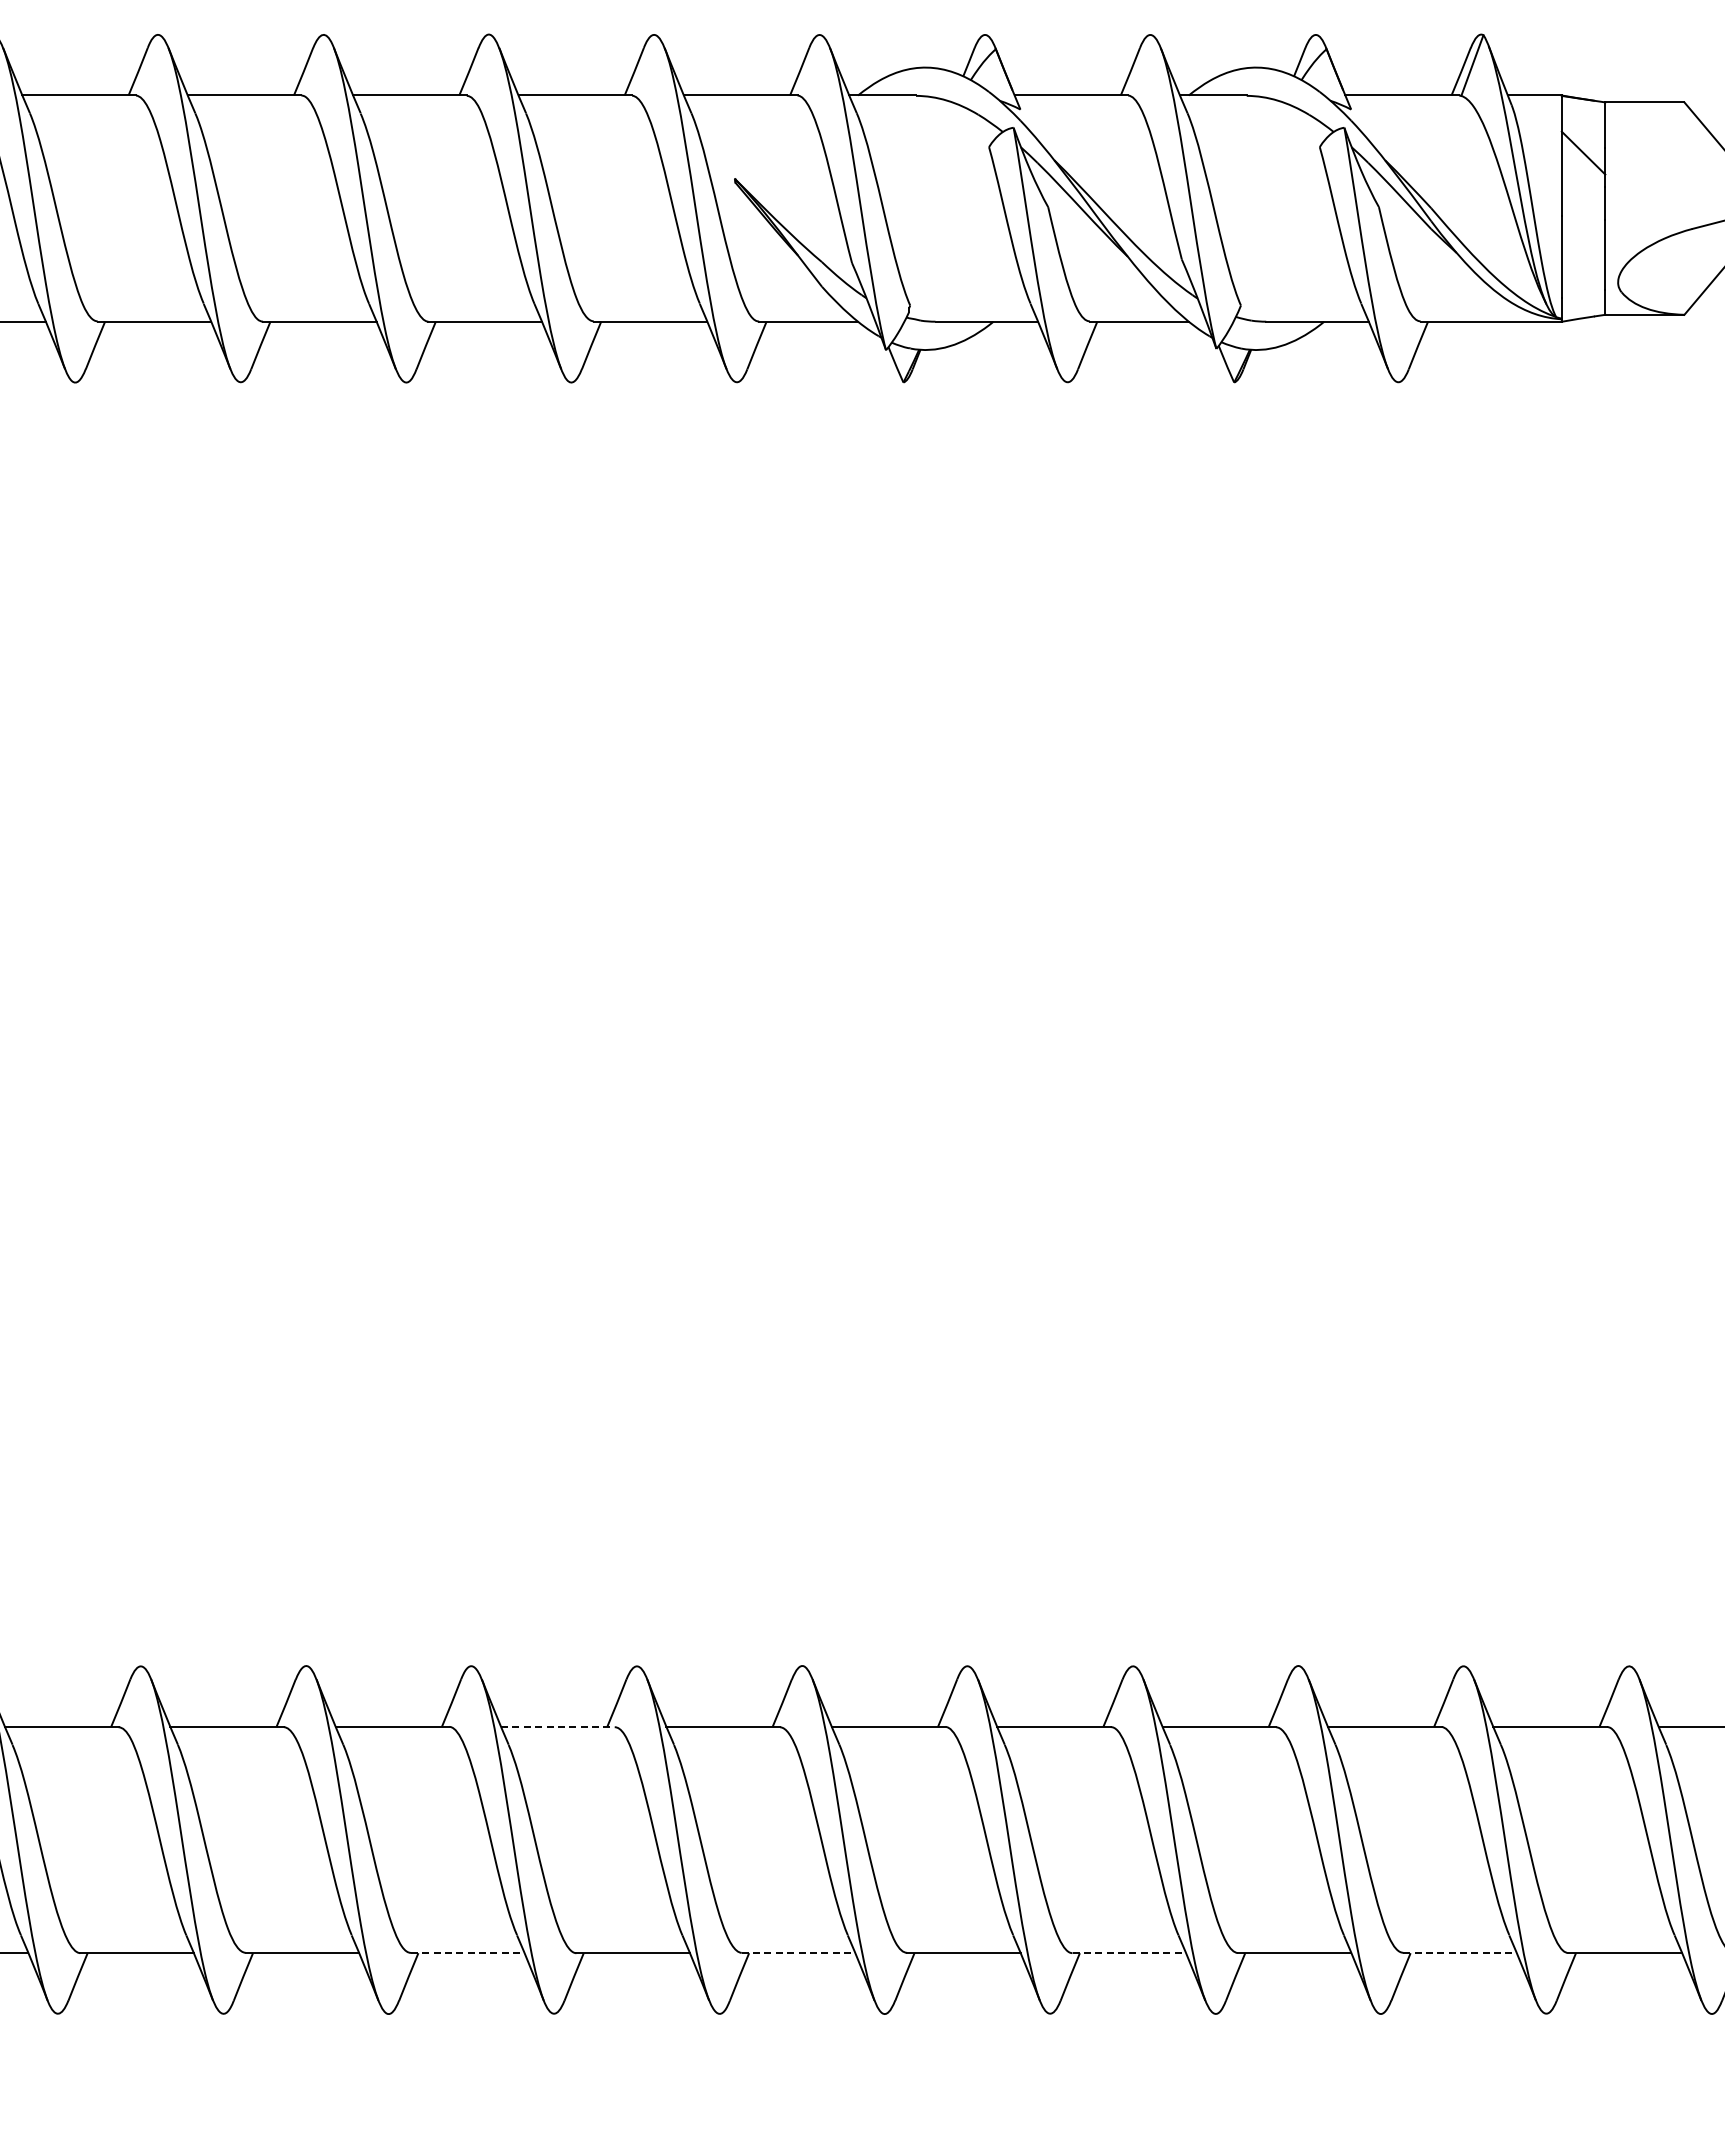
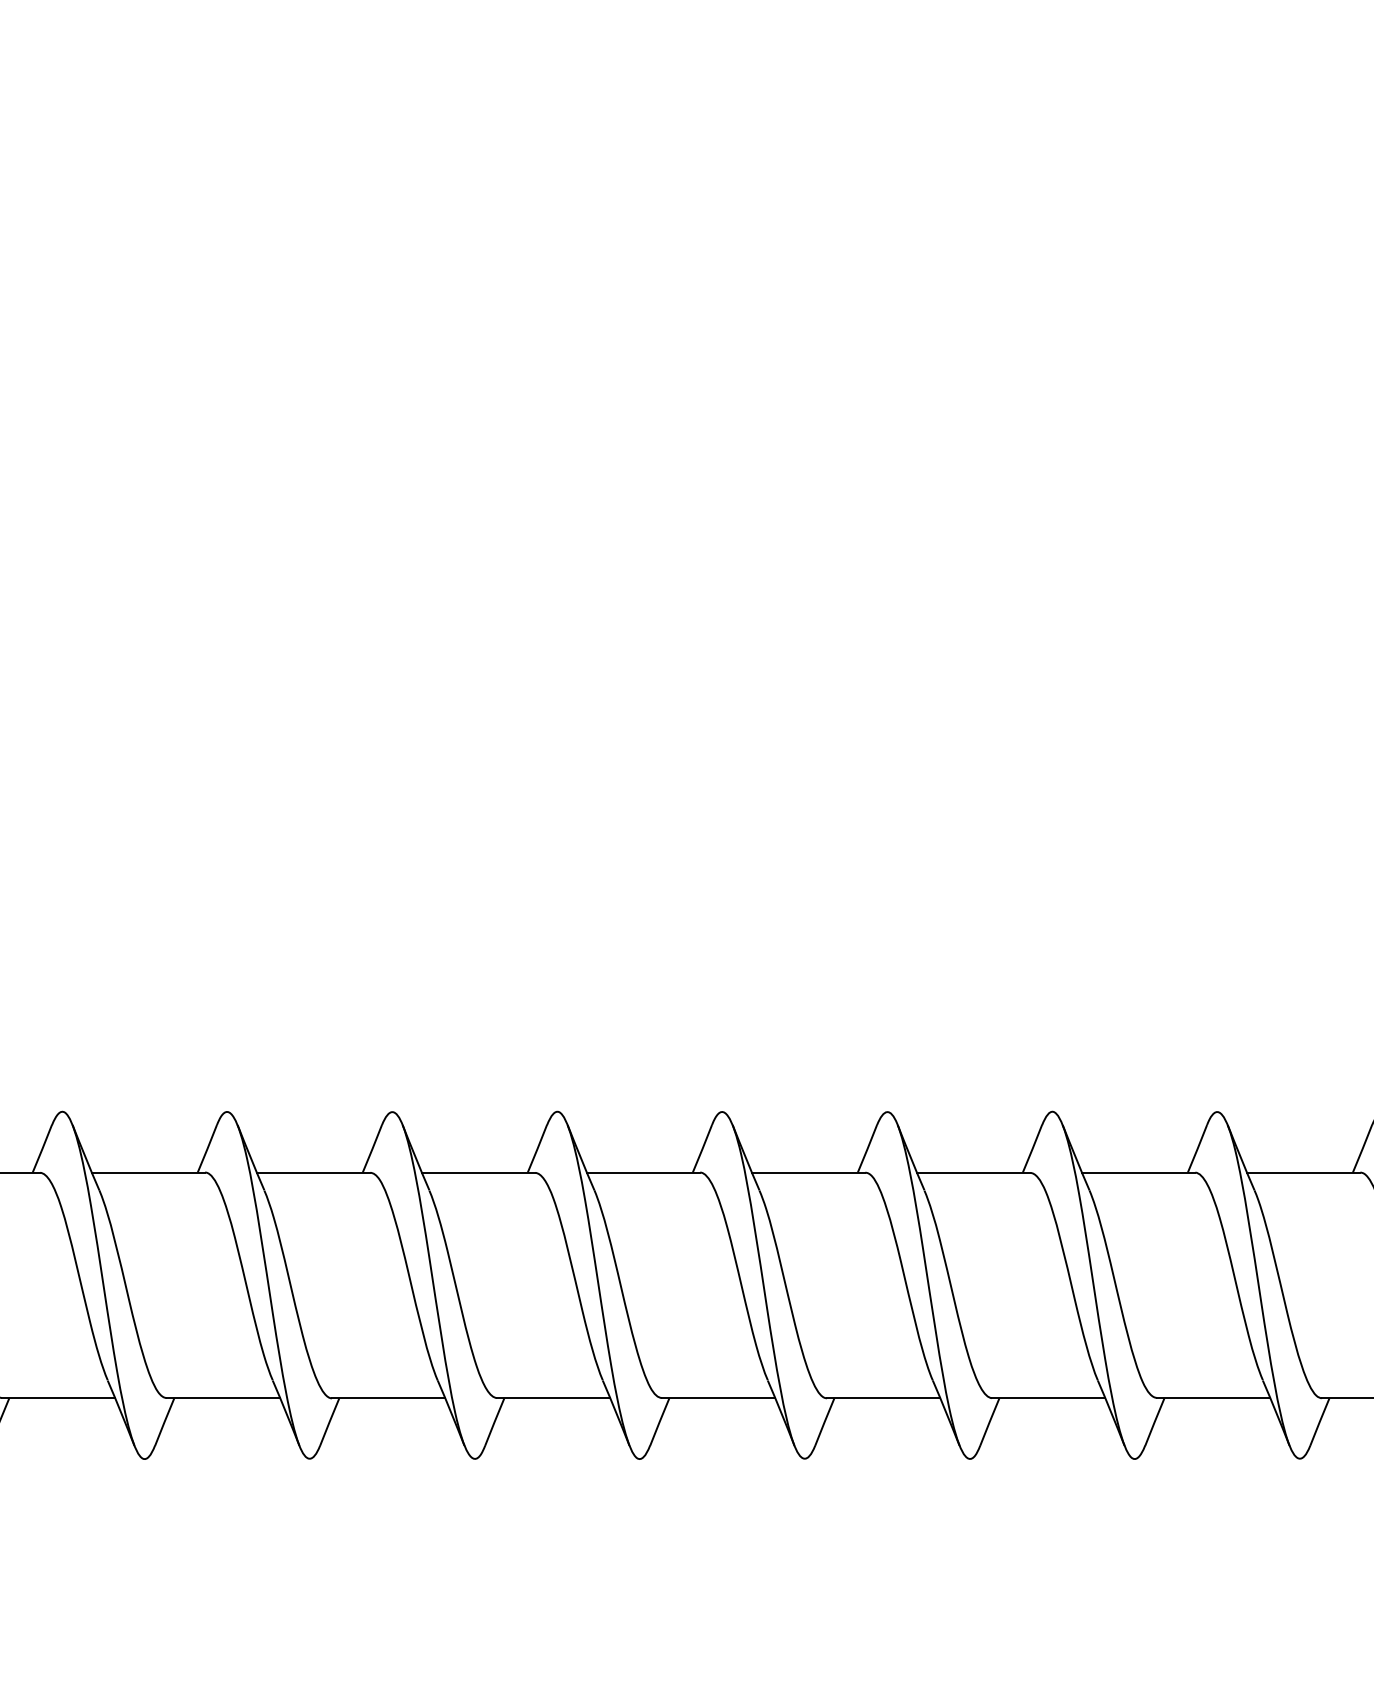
line: (557, 1726) -> (313, 1172), dashed -> solid
line: (467, 1953) -> (223, 1398), dashed -> solid
line: (798, 1953) -> (553, 1398), dashed -> solid
line: (1129, 1953) -> (883, 1398), dashed -> solid
line: (1460, 1953) -> (1214, 1398), dashed -> solid

